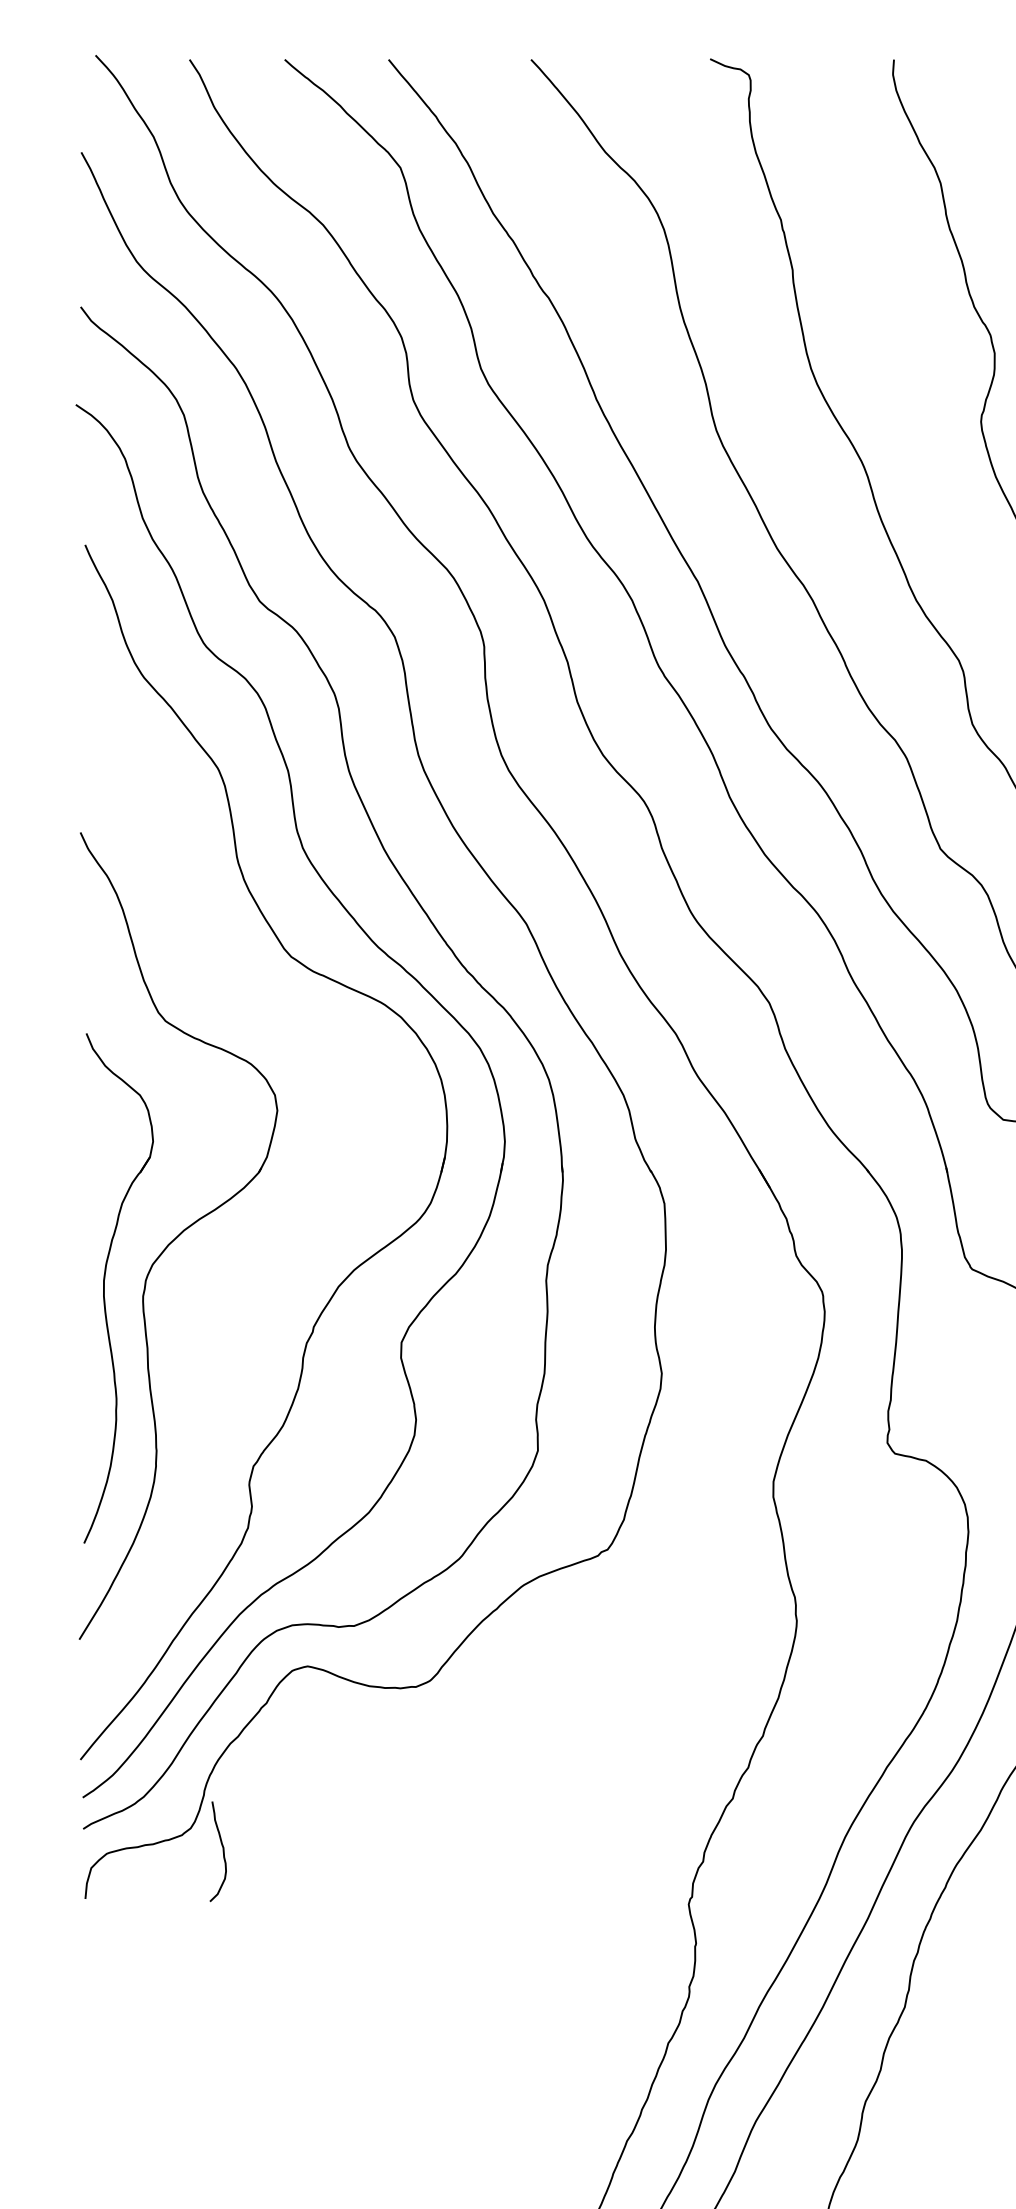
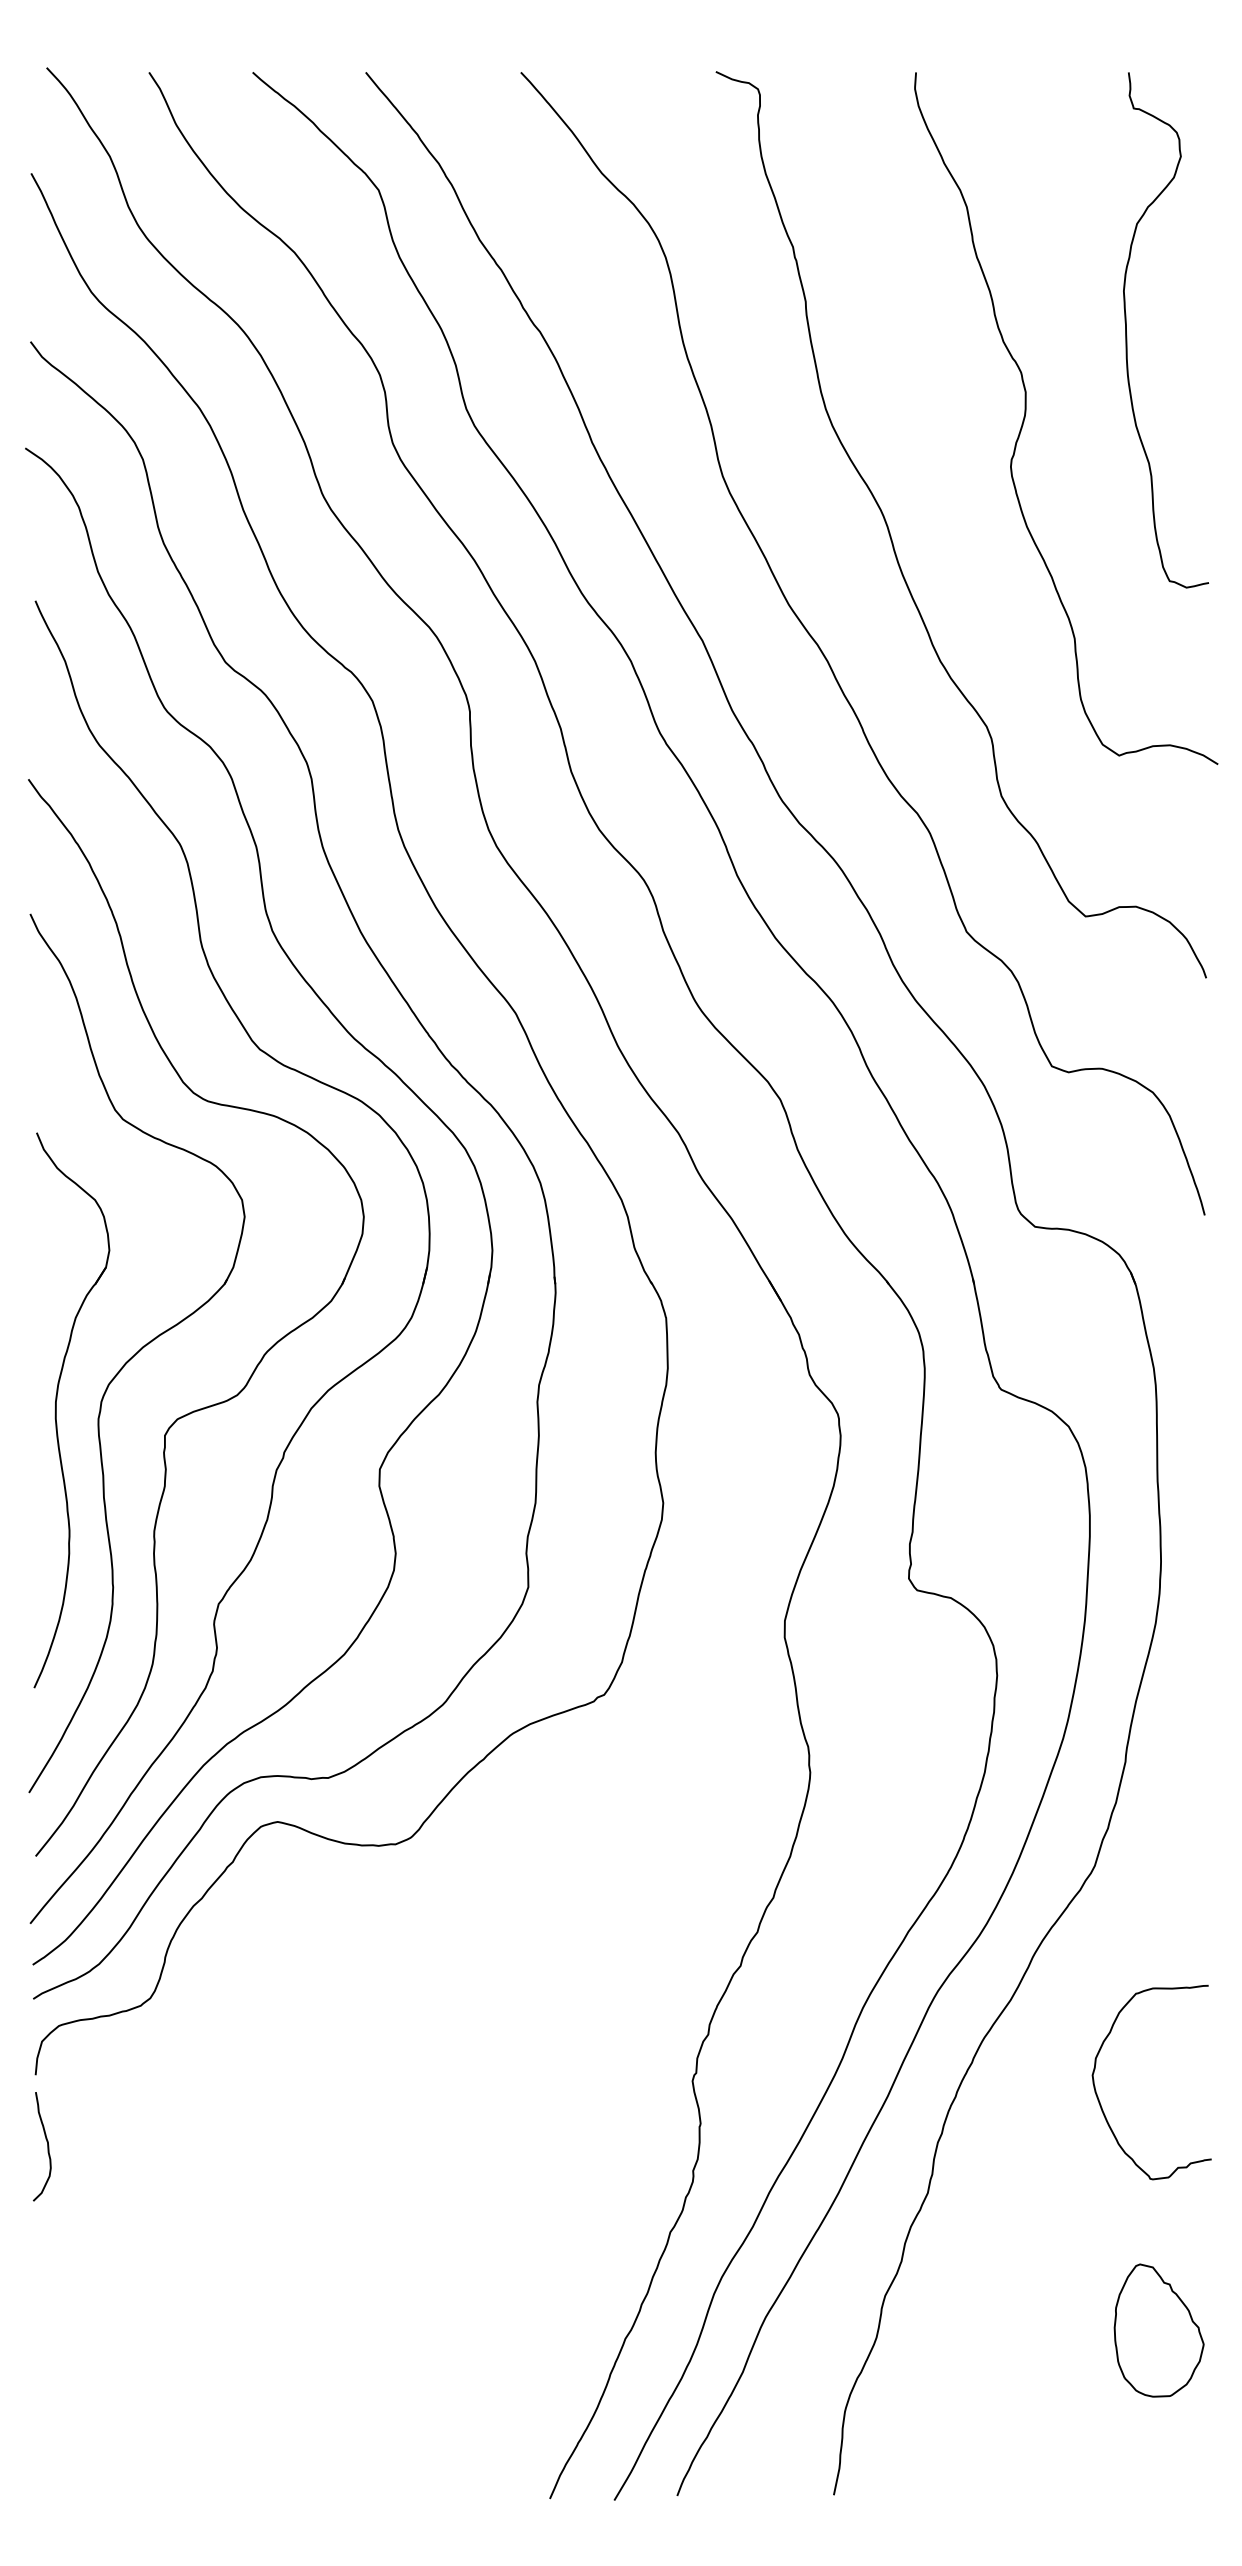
part: (292, 1239) -> (261, 1357), added
curve: (223, 1851) -> (47, 2146), moved

